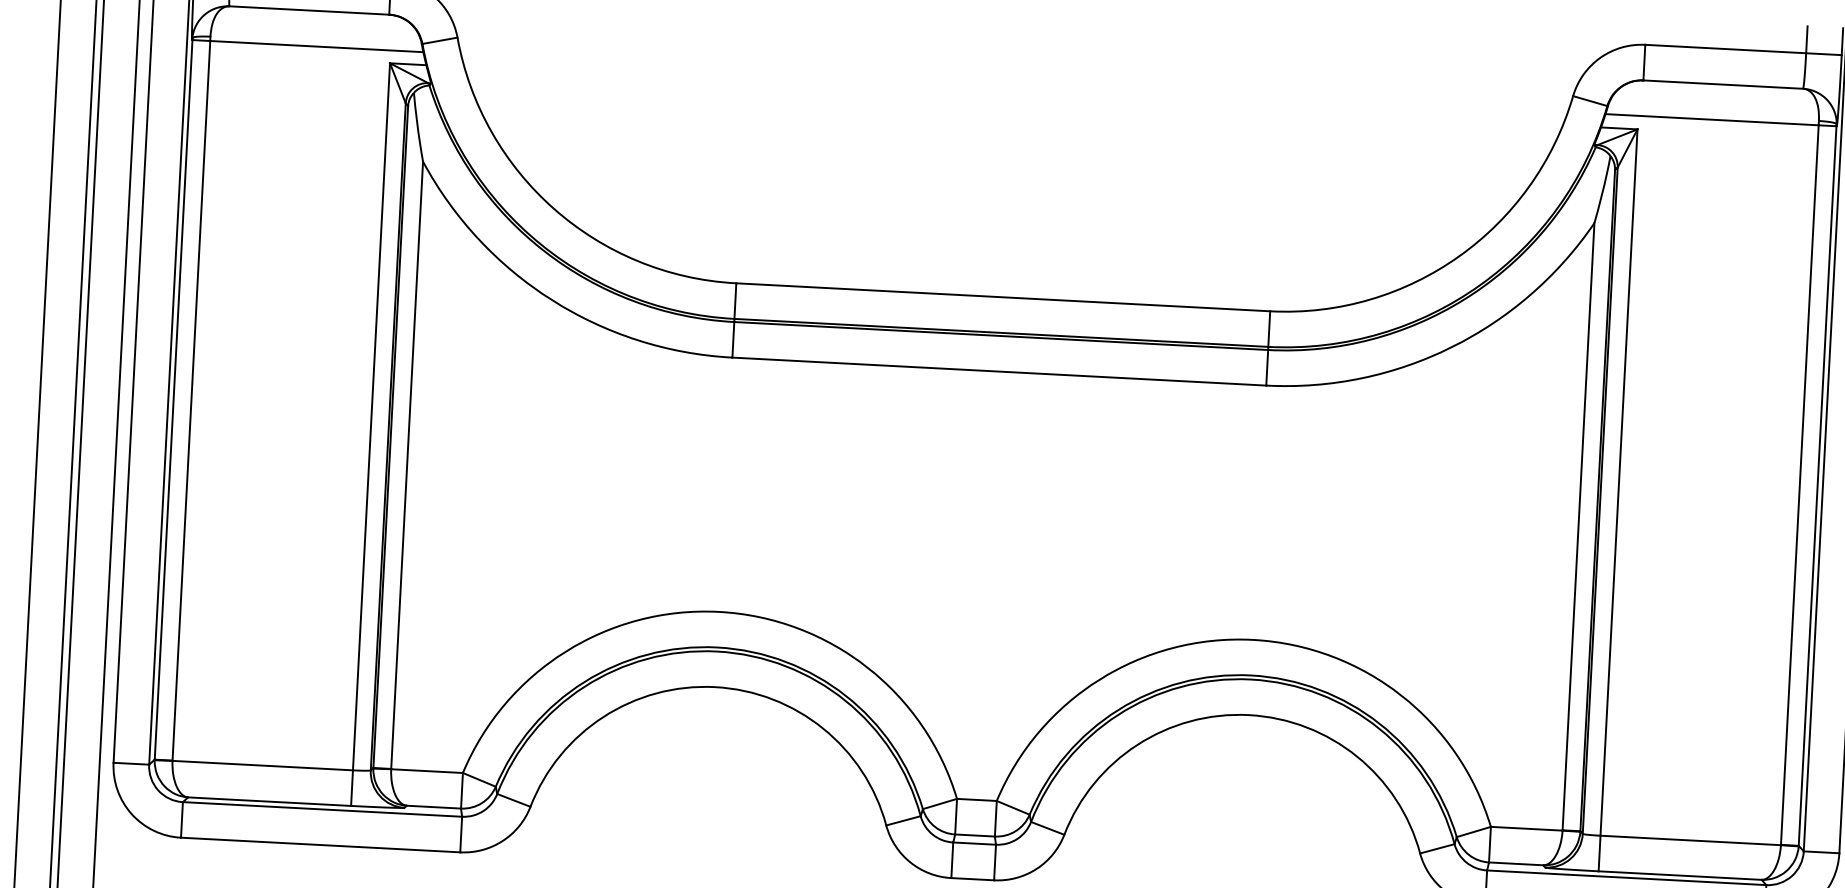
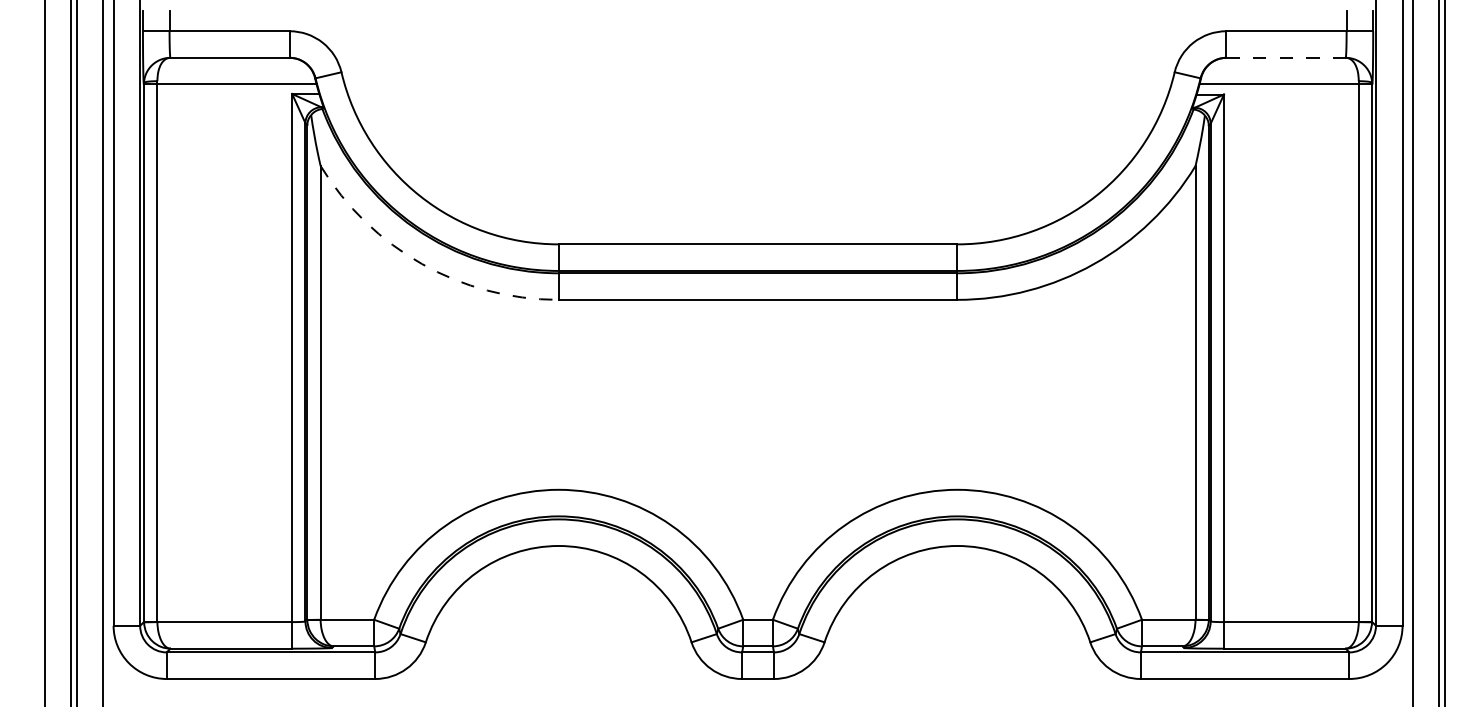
line: (1723, 84) -> (1286, 57), solid -> dashed
arc: (552, 300) -> (422, 264), solid -> dashed

